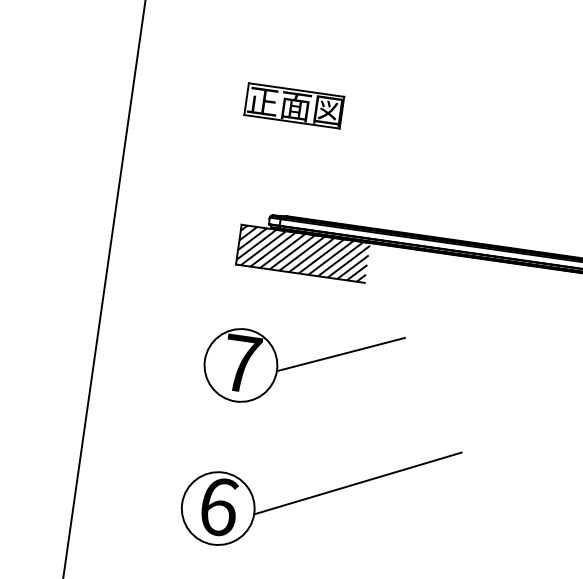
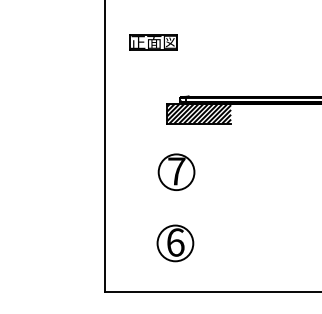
part: (294, 106) -> (153, 42), moved
line: (341, 353) -> (224, 159), removed
line: (357, 483) -> (241, 221), removed

